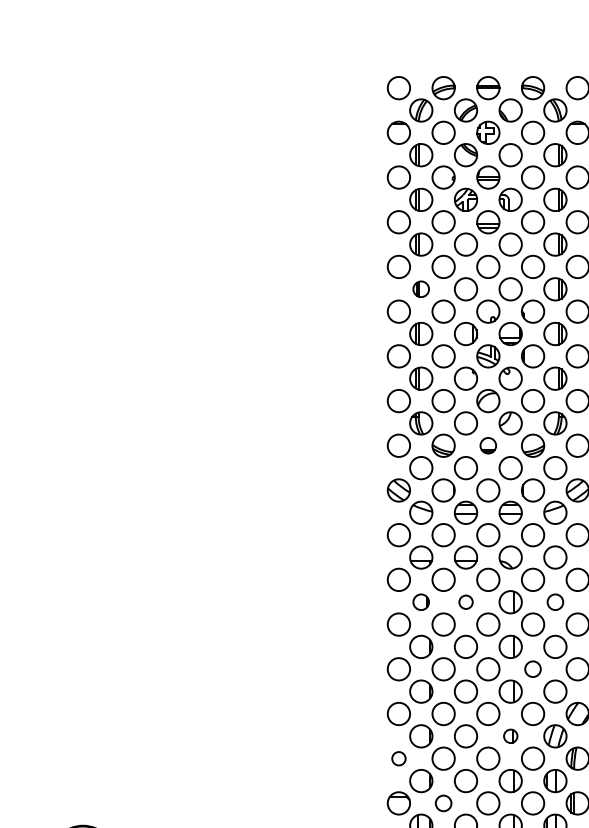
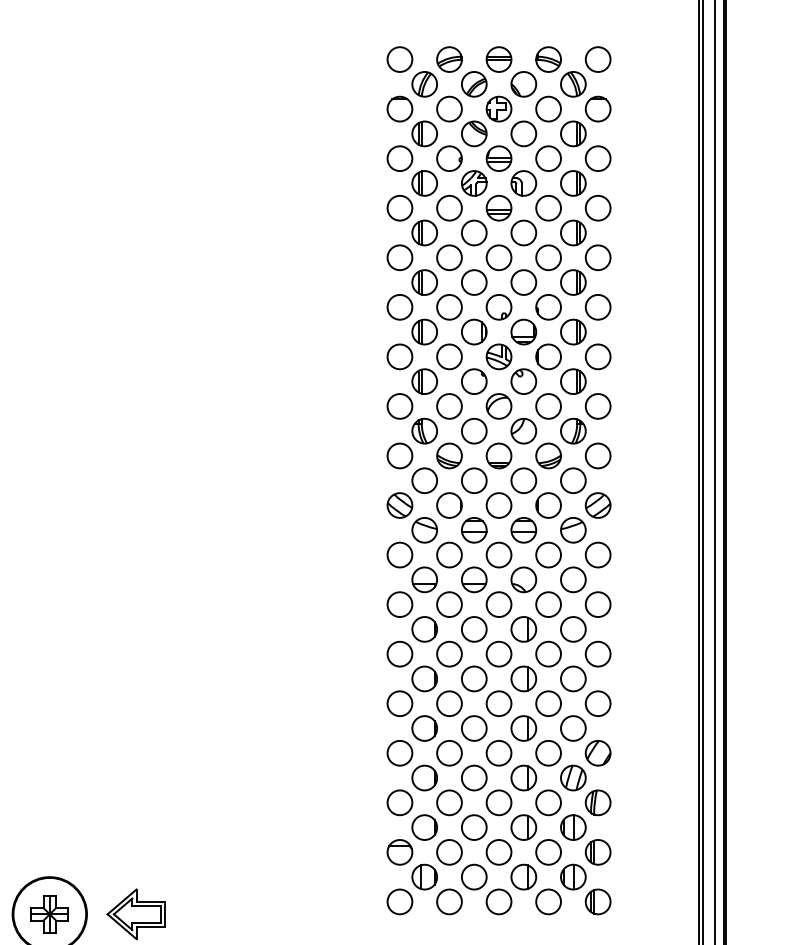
part: (421, 289) -> (424, 282), size x1.43
part: (487, 445) -> (498, 455), size x1.43
circle: (421, 602) -> (424, 629), size x1.43
circle: (466, 602) -> (474, 629), size x1.67
circle: (555, 602) -> (573, 629), size x1.43
circle: (532, 669) -> (548, 703), size x1.43
part: (510, 735) -> (523, 777), size x1.67
circle: (398, 758) -> (399, 802), size x1.67
circle: (443, 803) -> (449, 852), size x1.43

